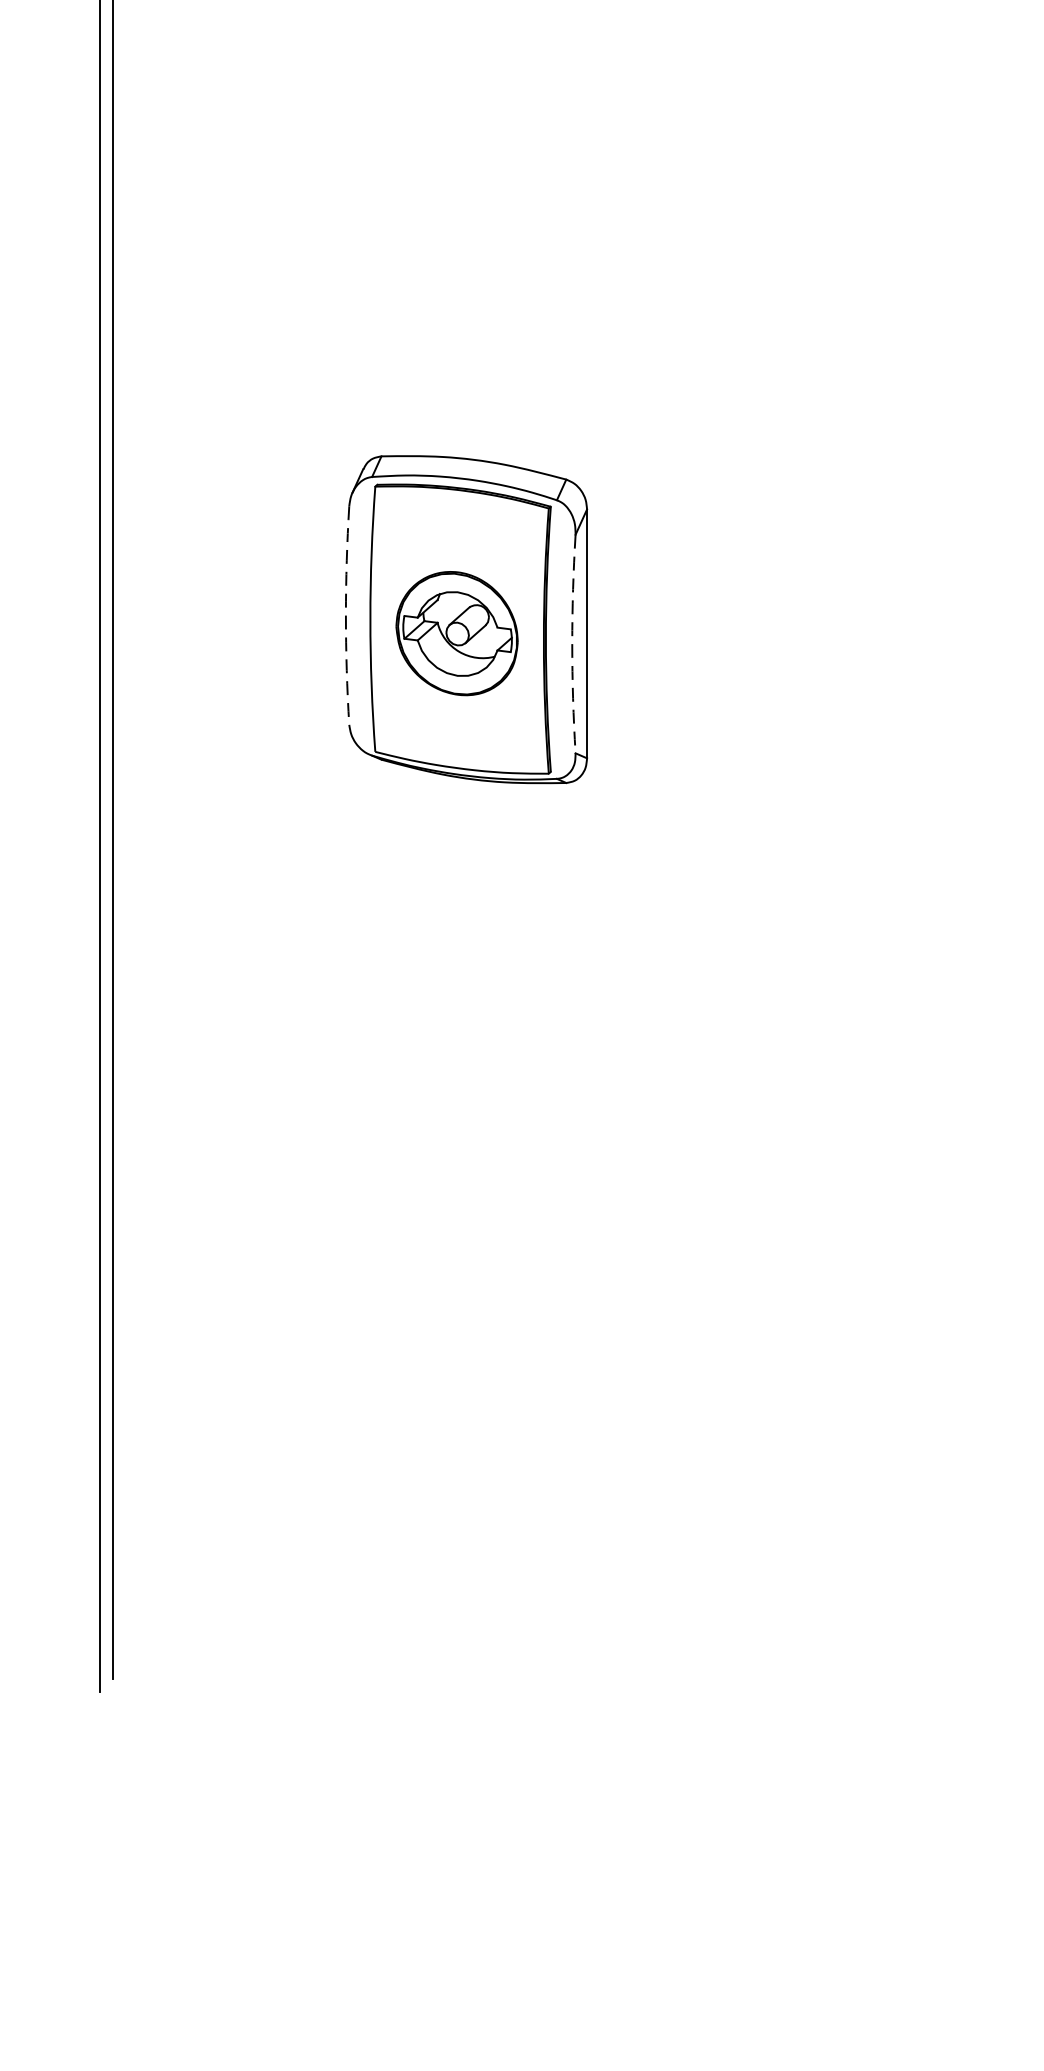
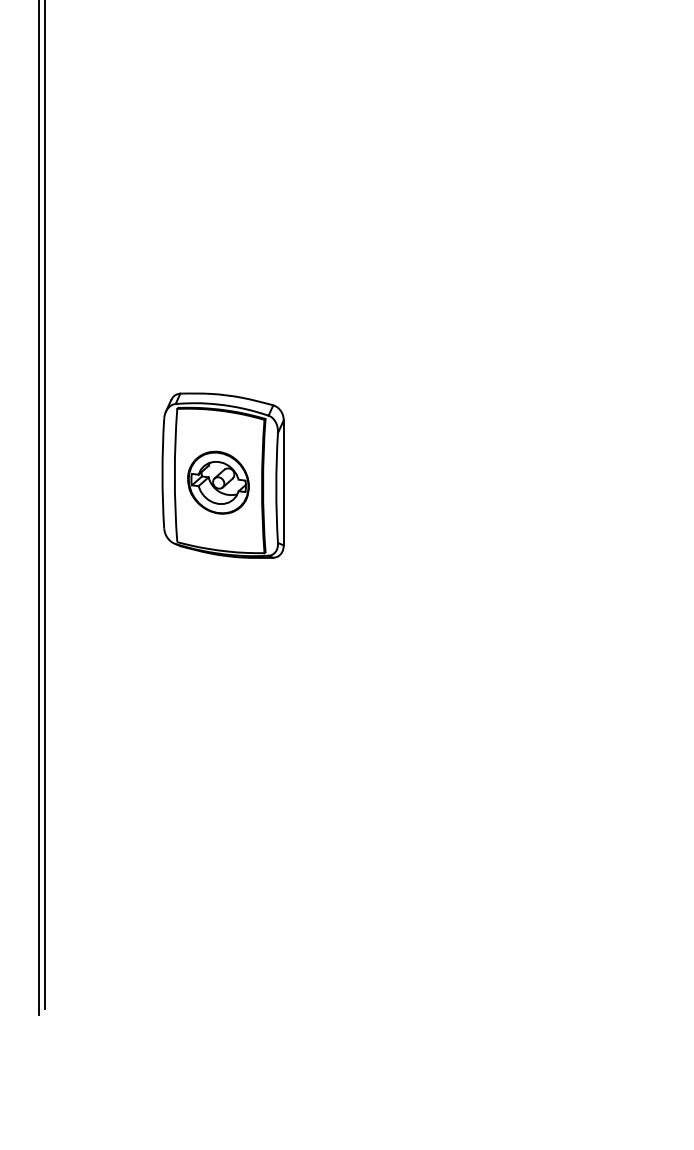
arc: (345, 615) -> (162, 473), dashed -> solid
arc: (572, 645) -> (276, 488), dashed -> solid

